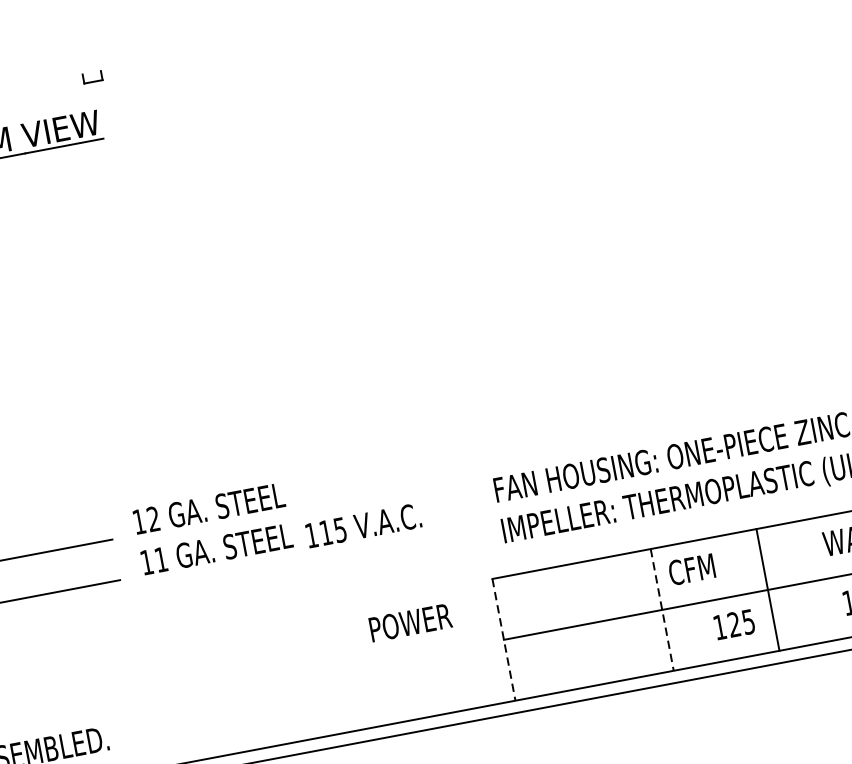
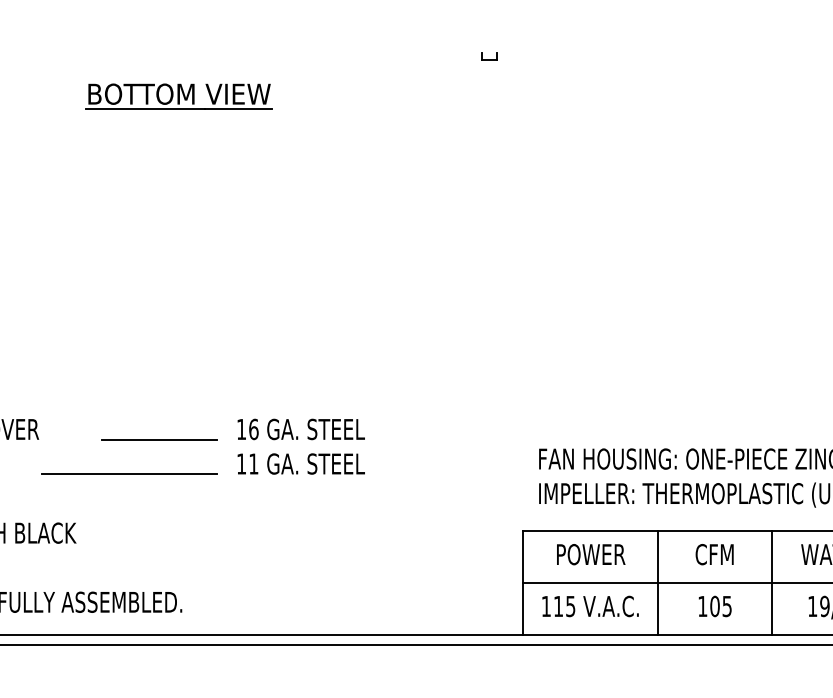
part: (92, 77) -> (489, 56), moved
text: (153, 519) -> (253, 429), 12 -> 16
text: (363, 525) -> (590, 606), moved
text: (691, 569) -> (714, 554), moved
line: (768, 589) -> (772, 582), moved
line: (662, 610) -> (658, 583), dashed -> solid
text: (411, 622) -> (591, 554), moved
text: (733, 624) -> (714, 606), 125 -> 105
line: (504, 640) -> (523, 583), dashed -> solid

